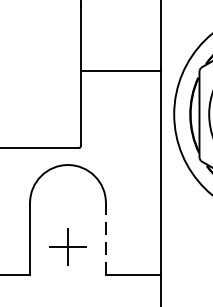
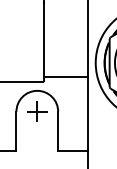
line: (121, 69) -> (66, 76), moved
line: (106, 238) -> (58, 131), dashed -> solid
part: (68, 246) -> (37, 111), moved

